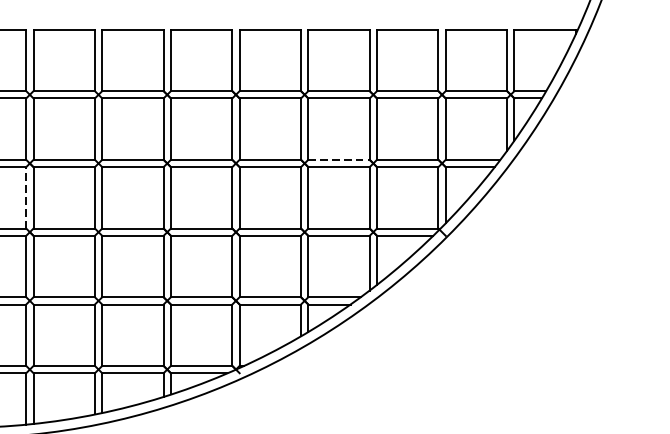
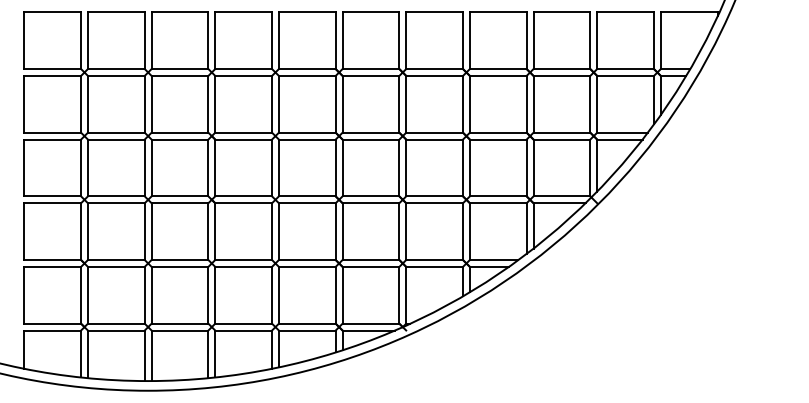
line: (339, 159) -> (498, 132), dashed -> solid
line: (26, 197) -> (208, 167), dashed -> solid

